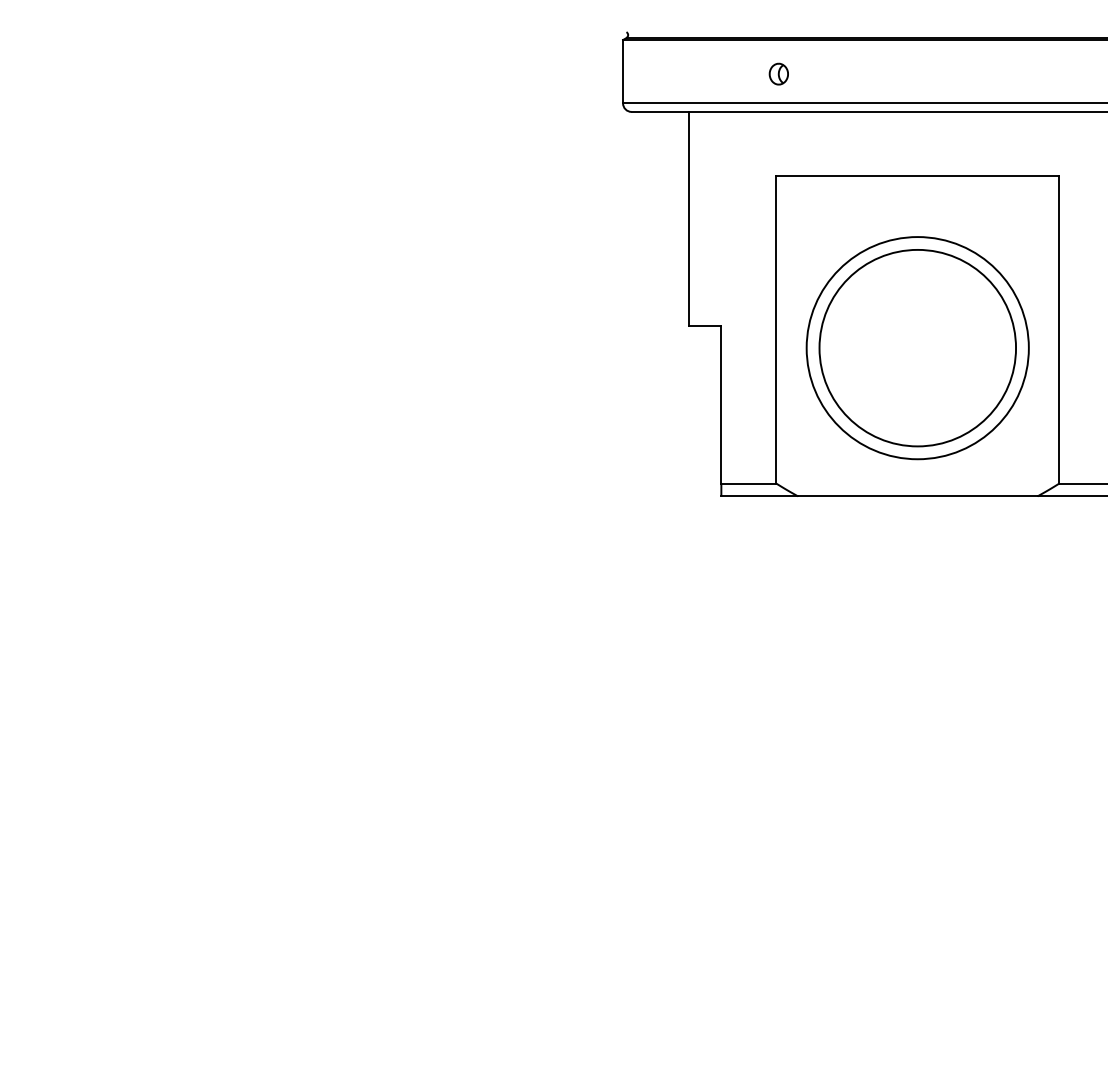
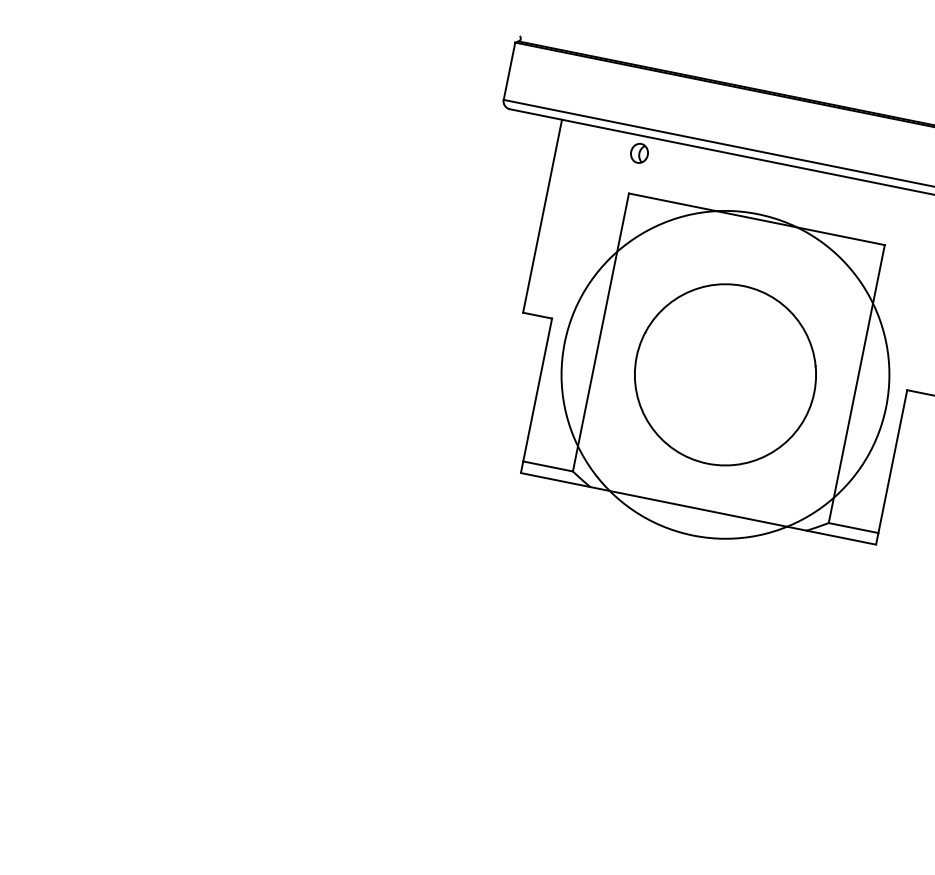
part: (778, 73) -> (639, 152), moved
circle: (917, 348) -> (725, 375), size x1.6

